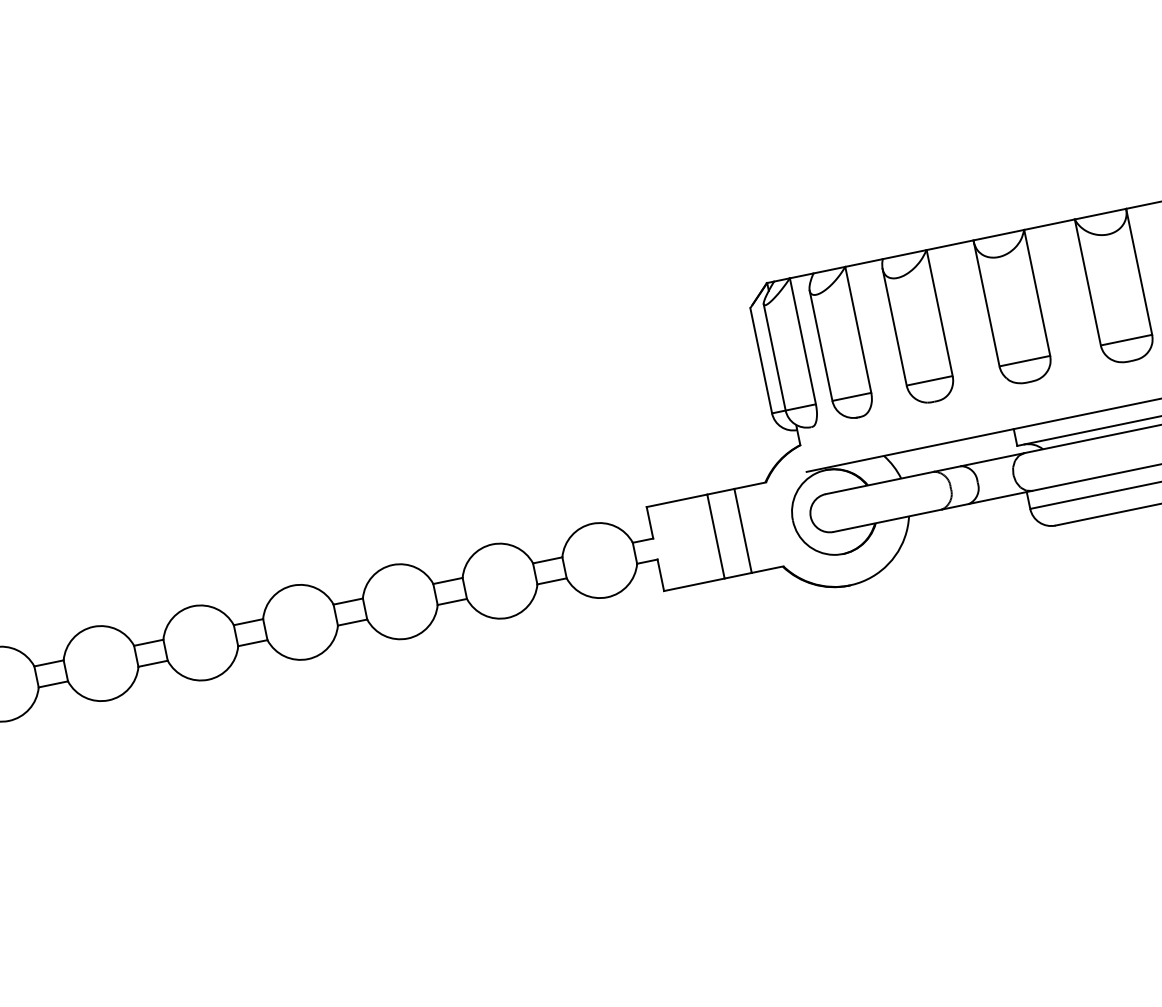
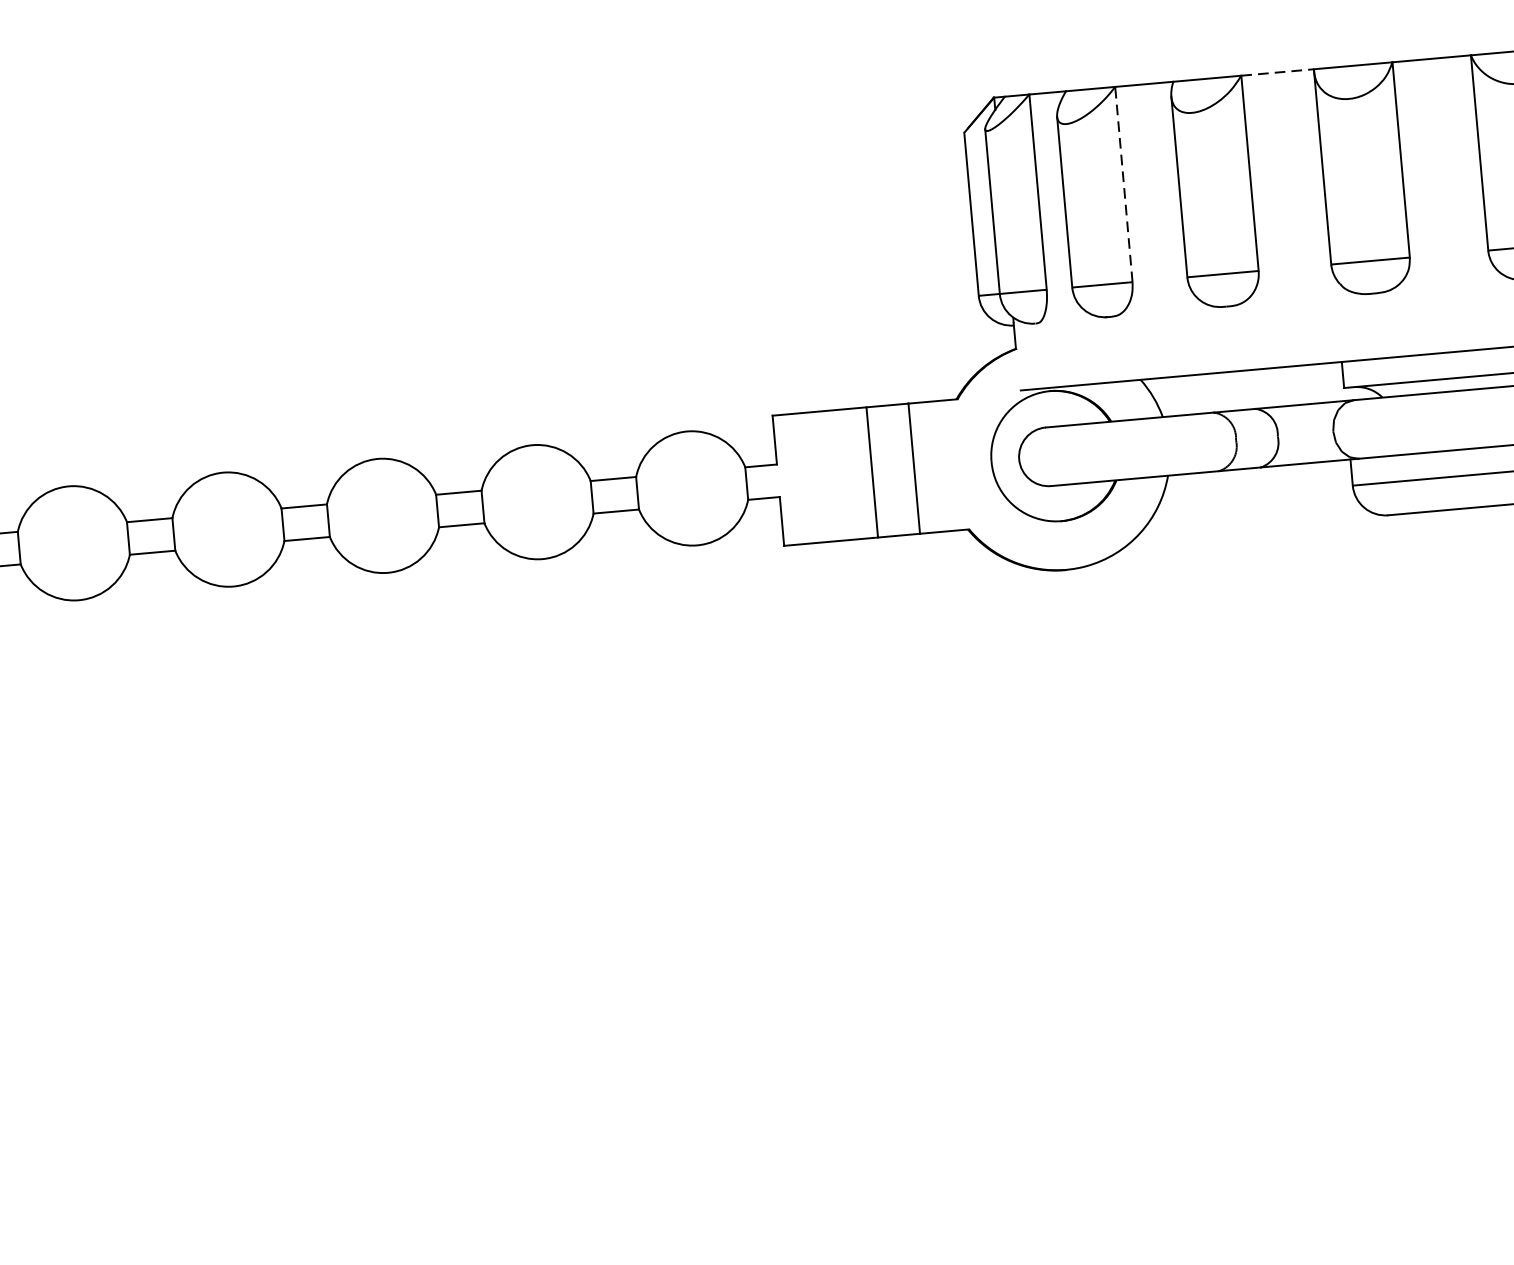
line: (950, 245) -> (1278, 72), solid -> dashed
line: (858, 329) -> (1124, 184), solid -> dashed

